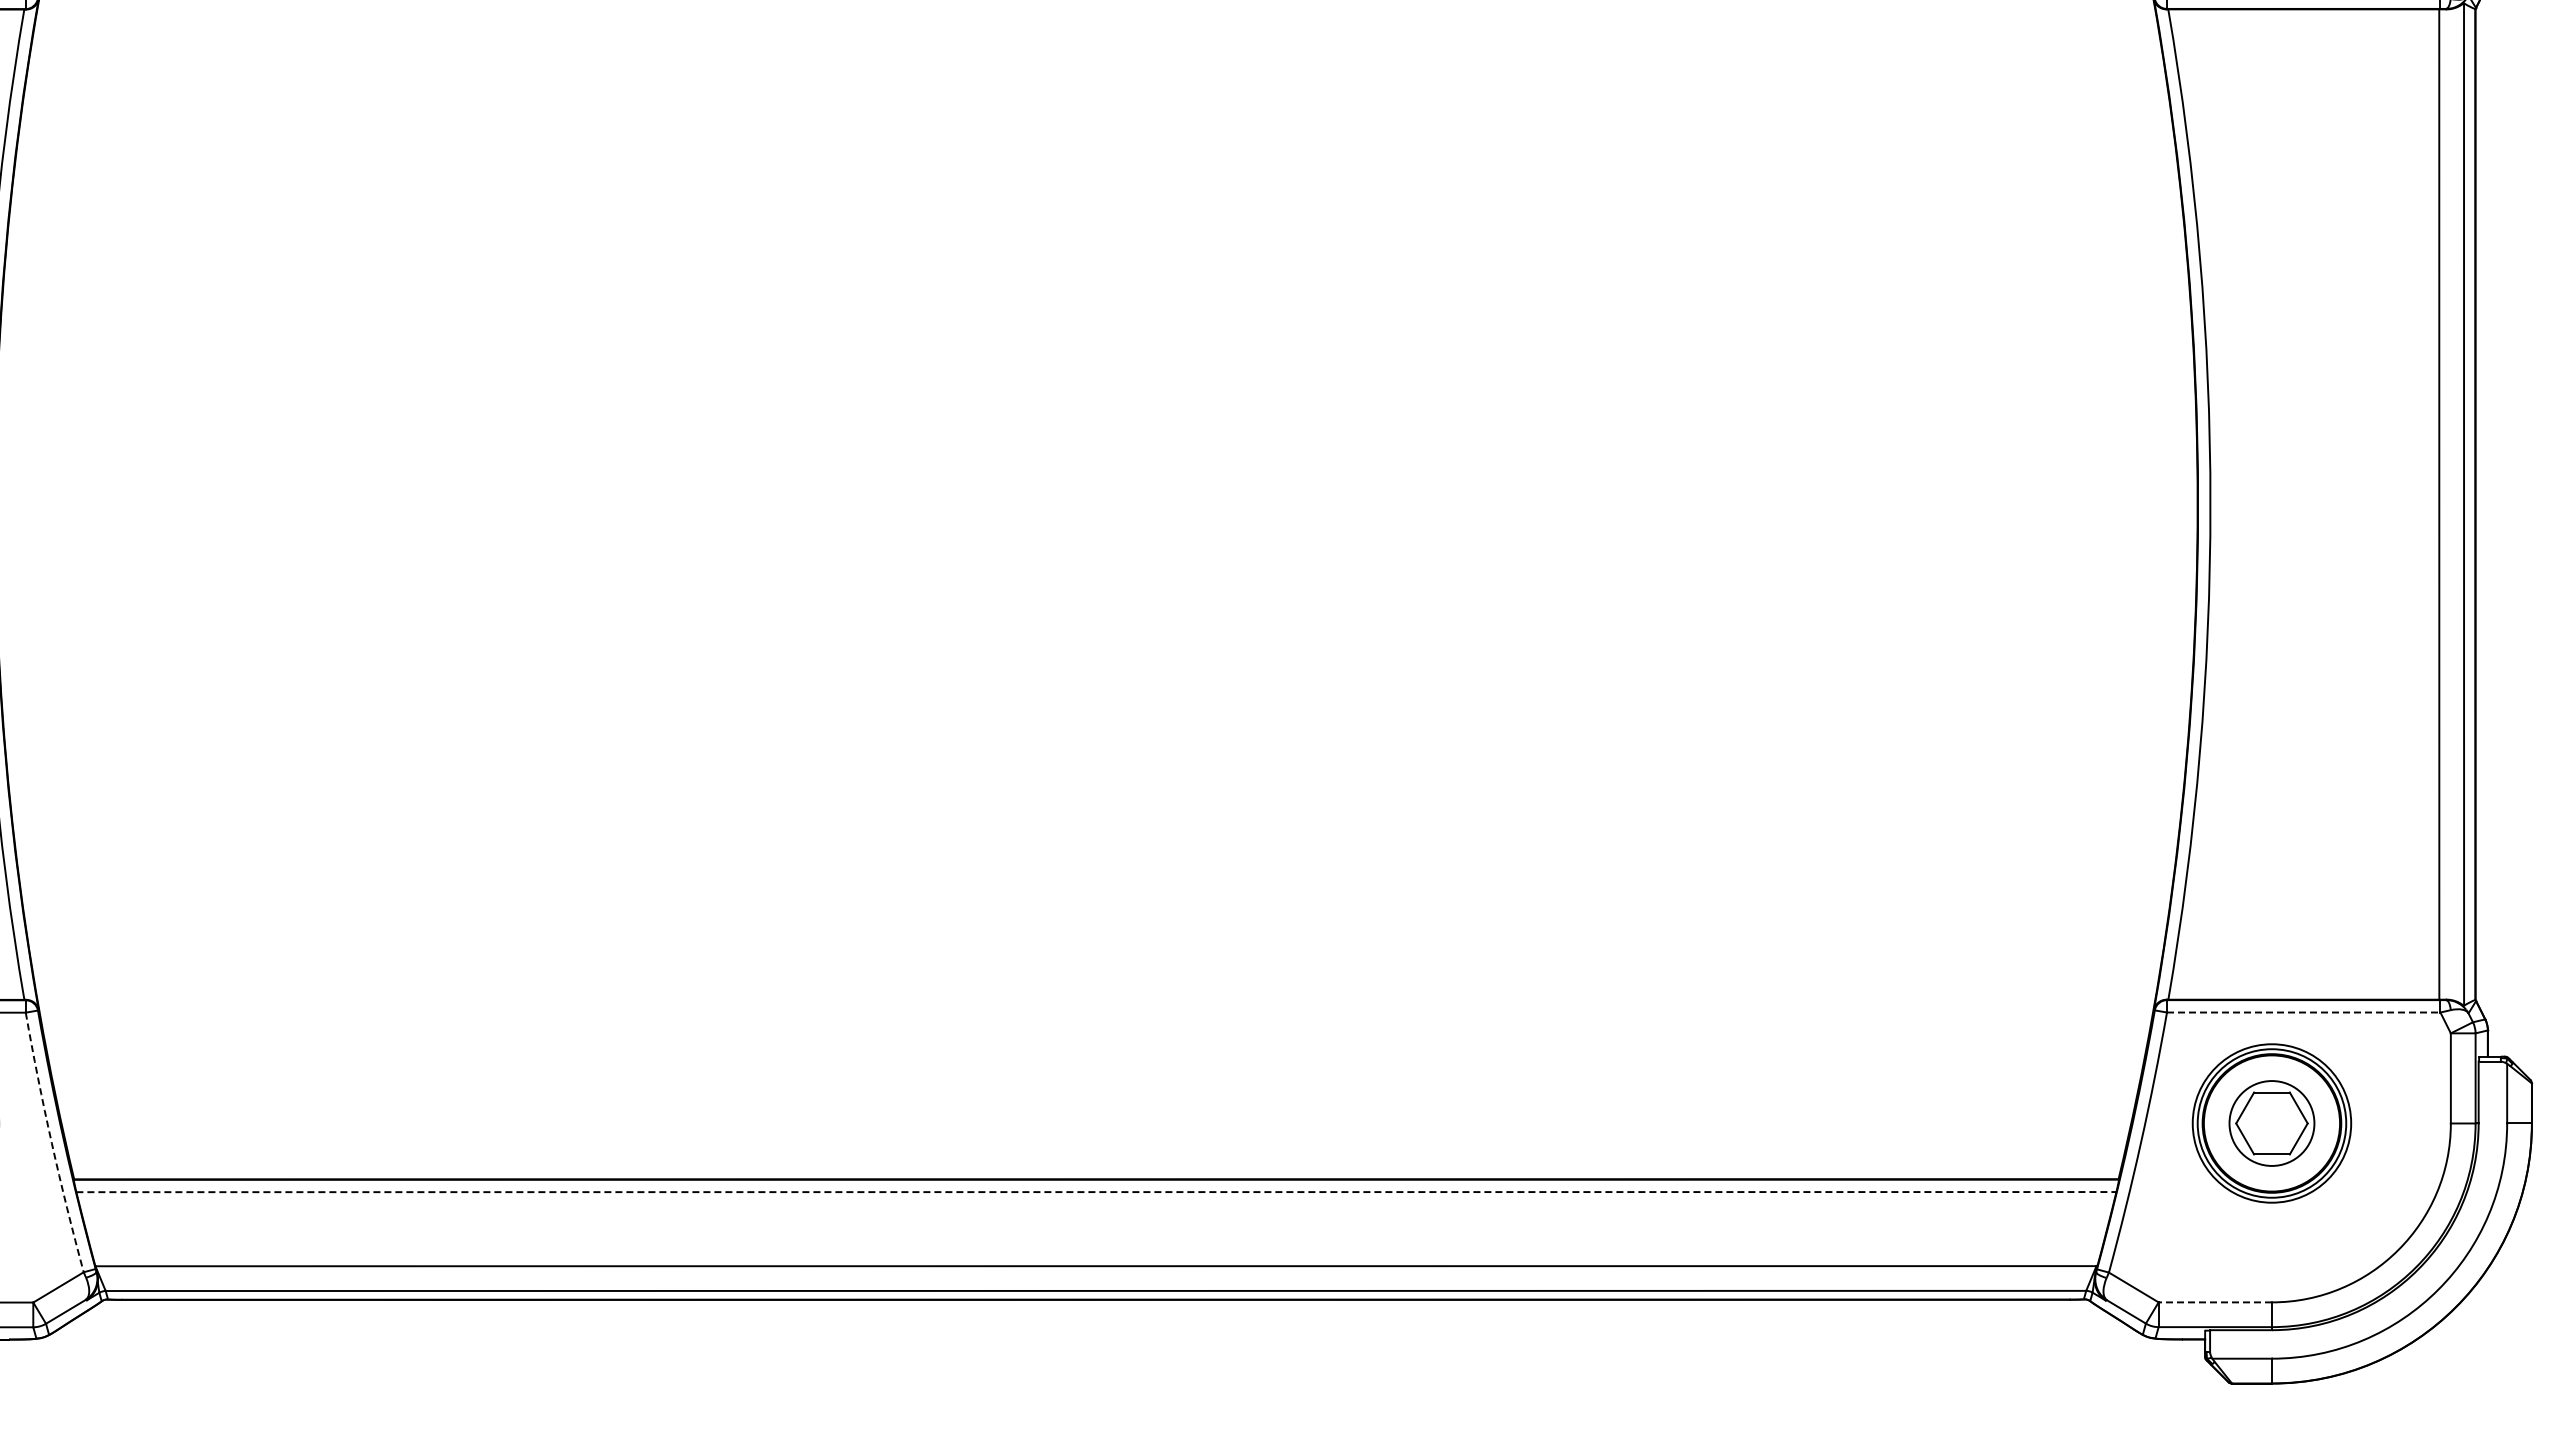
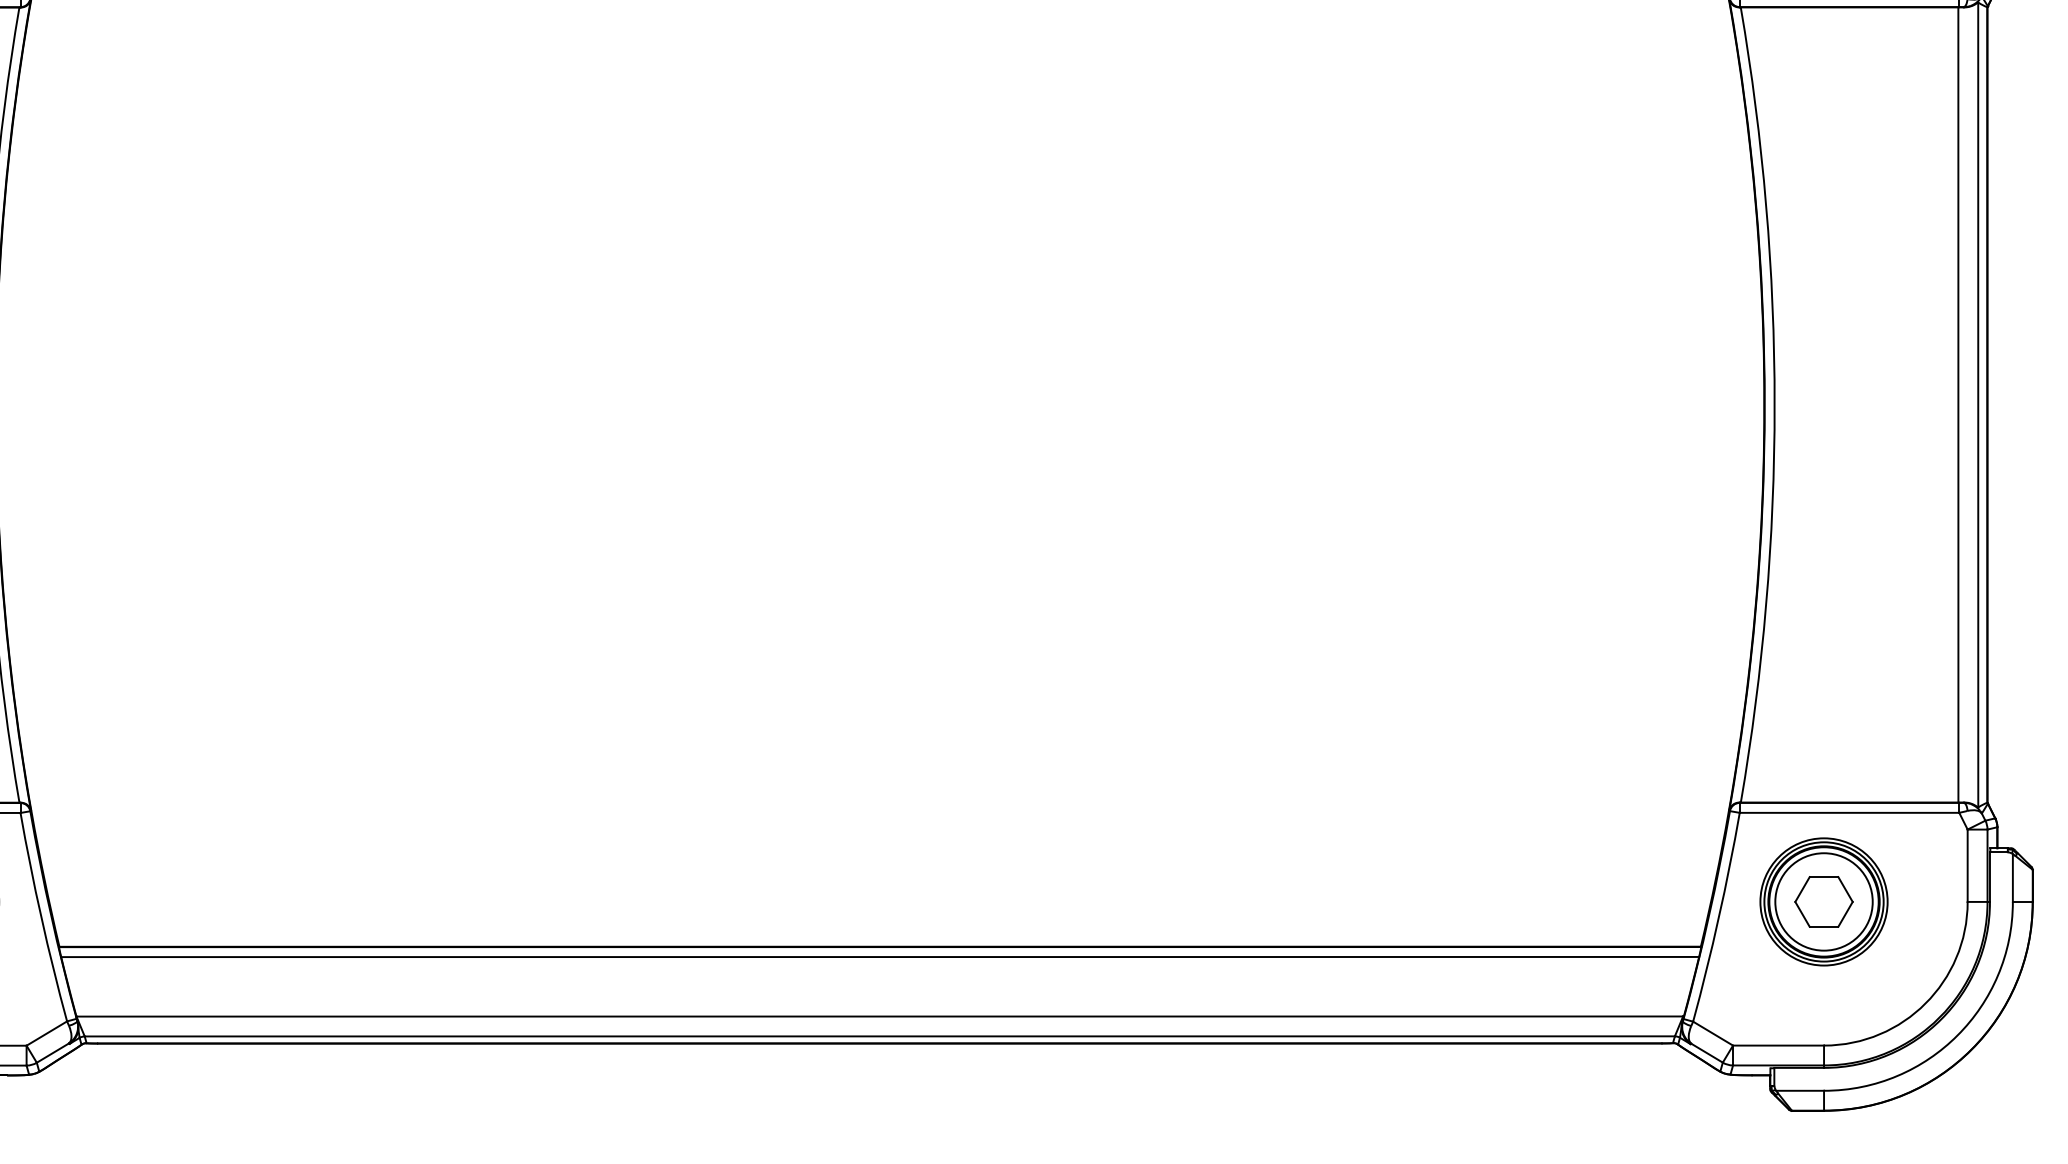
line: (2303, 1012) -> (1849, 812), dashed -> solid
circle: (2271, 1123) -> (1823, 901), size x1.43
arc: (51, 1143) -> (41, 918), dashed -> solid
line: (1096, 1192) -> (880, 957), dashed -> solid
line: (2215, 1302) -> (1778, 1045), dashed -> solid

